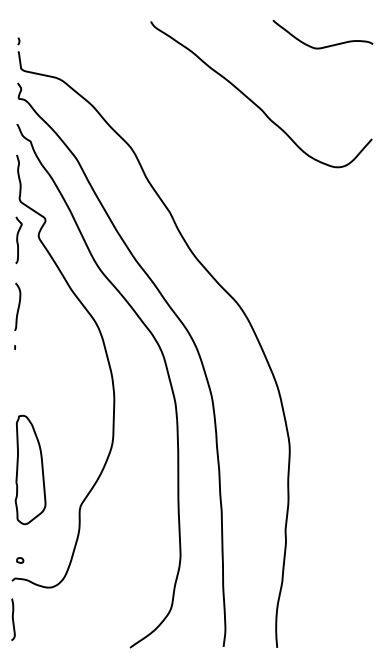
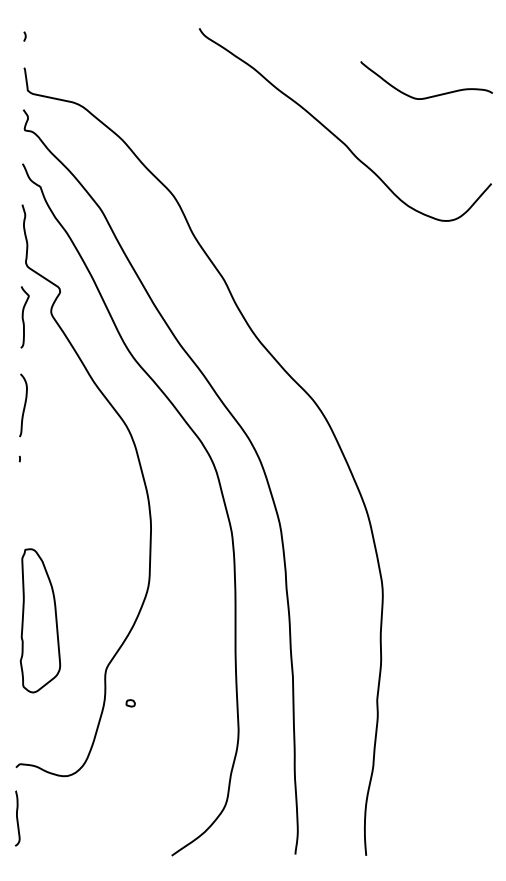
curve: (18, 41) -> (24, 36), moved
curve: (324, 46) -> (428, 96), moved
part: (20, 560) -> (130, 703), moved

